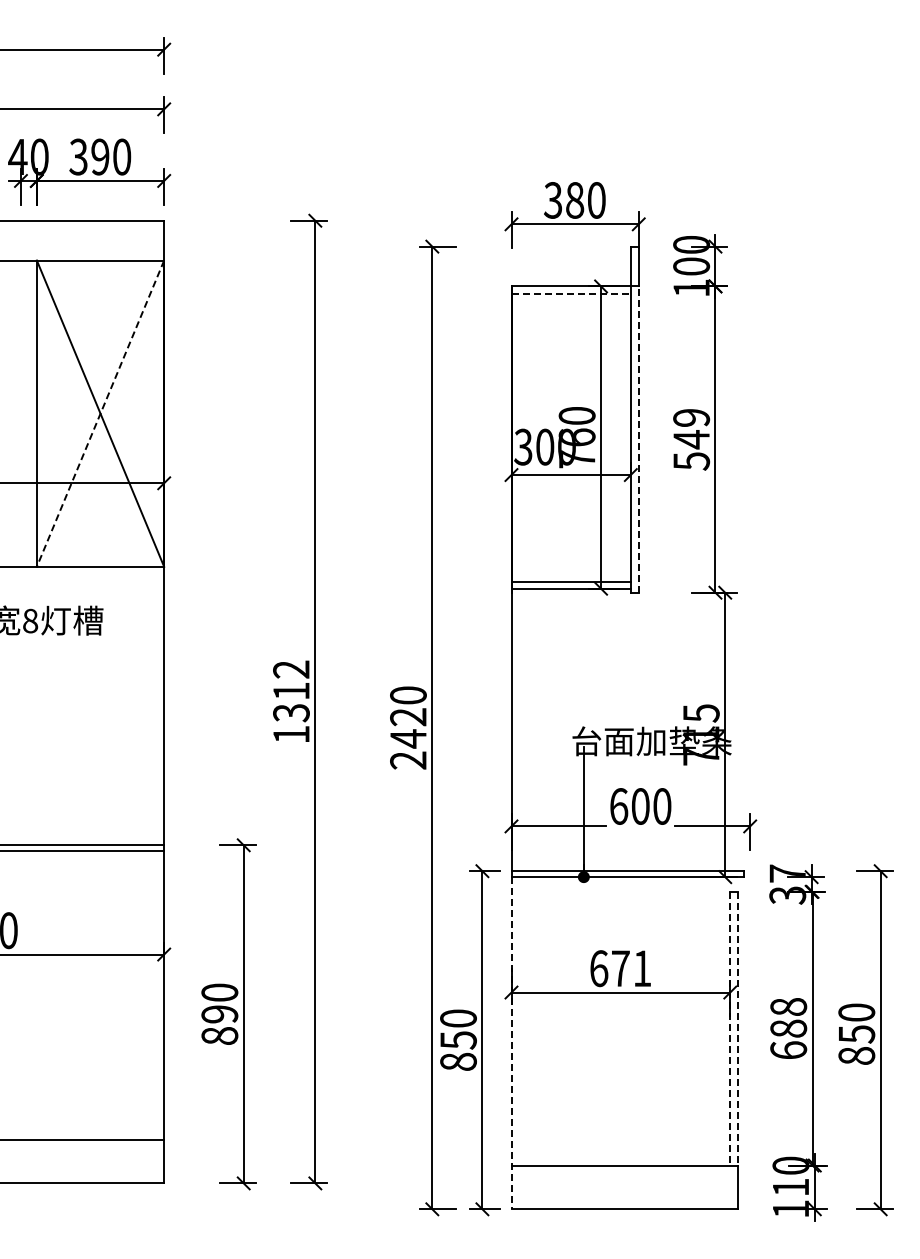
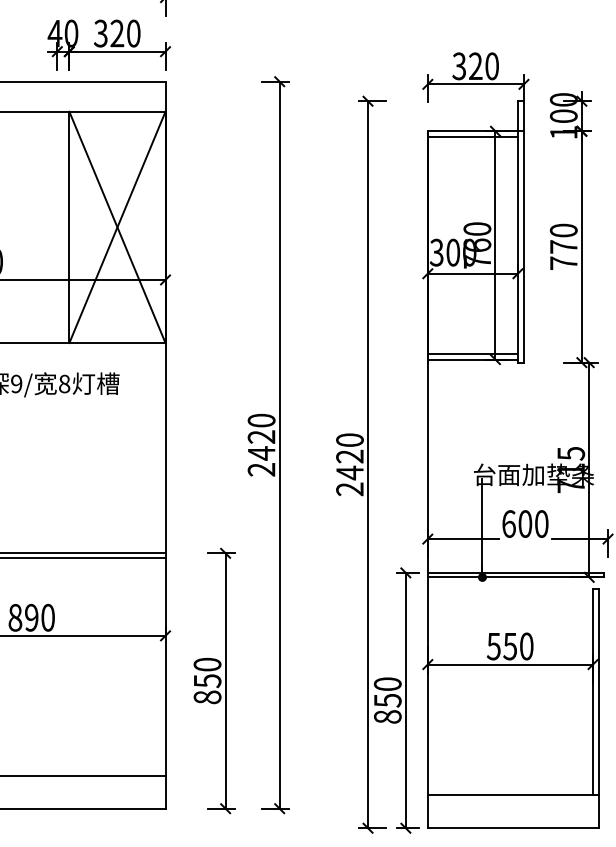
text: (100, 157) -> (117, 33), 390 -> 320
text: (575, 200) -> (476, 66), 380 -> 320
line: (571, 293) -> (473, 136), dashed -> solid
line: (100, 413) -> (117, 227), dashed -> solid
line: (638, 439) -> (523, 246), dashed -> solid
text: (691, 439) -> (563, 246), 549 -> 770
text: (291, 701) -> (261, 444), 1312 -> 2420
text: (620, 968) -> (510, 646), 671 -> 550
text: (219, 1014) -> (207, 681), 890 -> 850
line: (730, 1028) -> (593, 691), dashed -> solid
line: (738, 1028) -> (599, 691), dashed -> solid
line: (511, 1043) -> (427, 703), dashed -> solid

